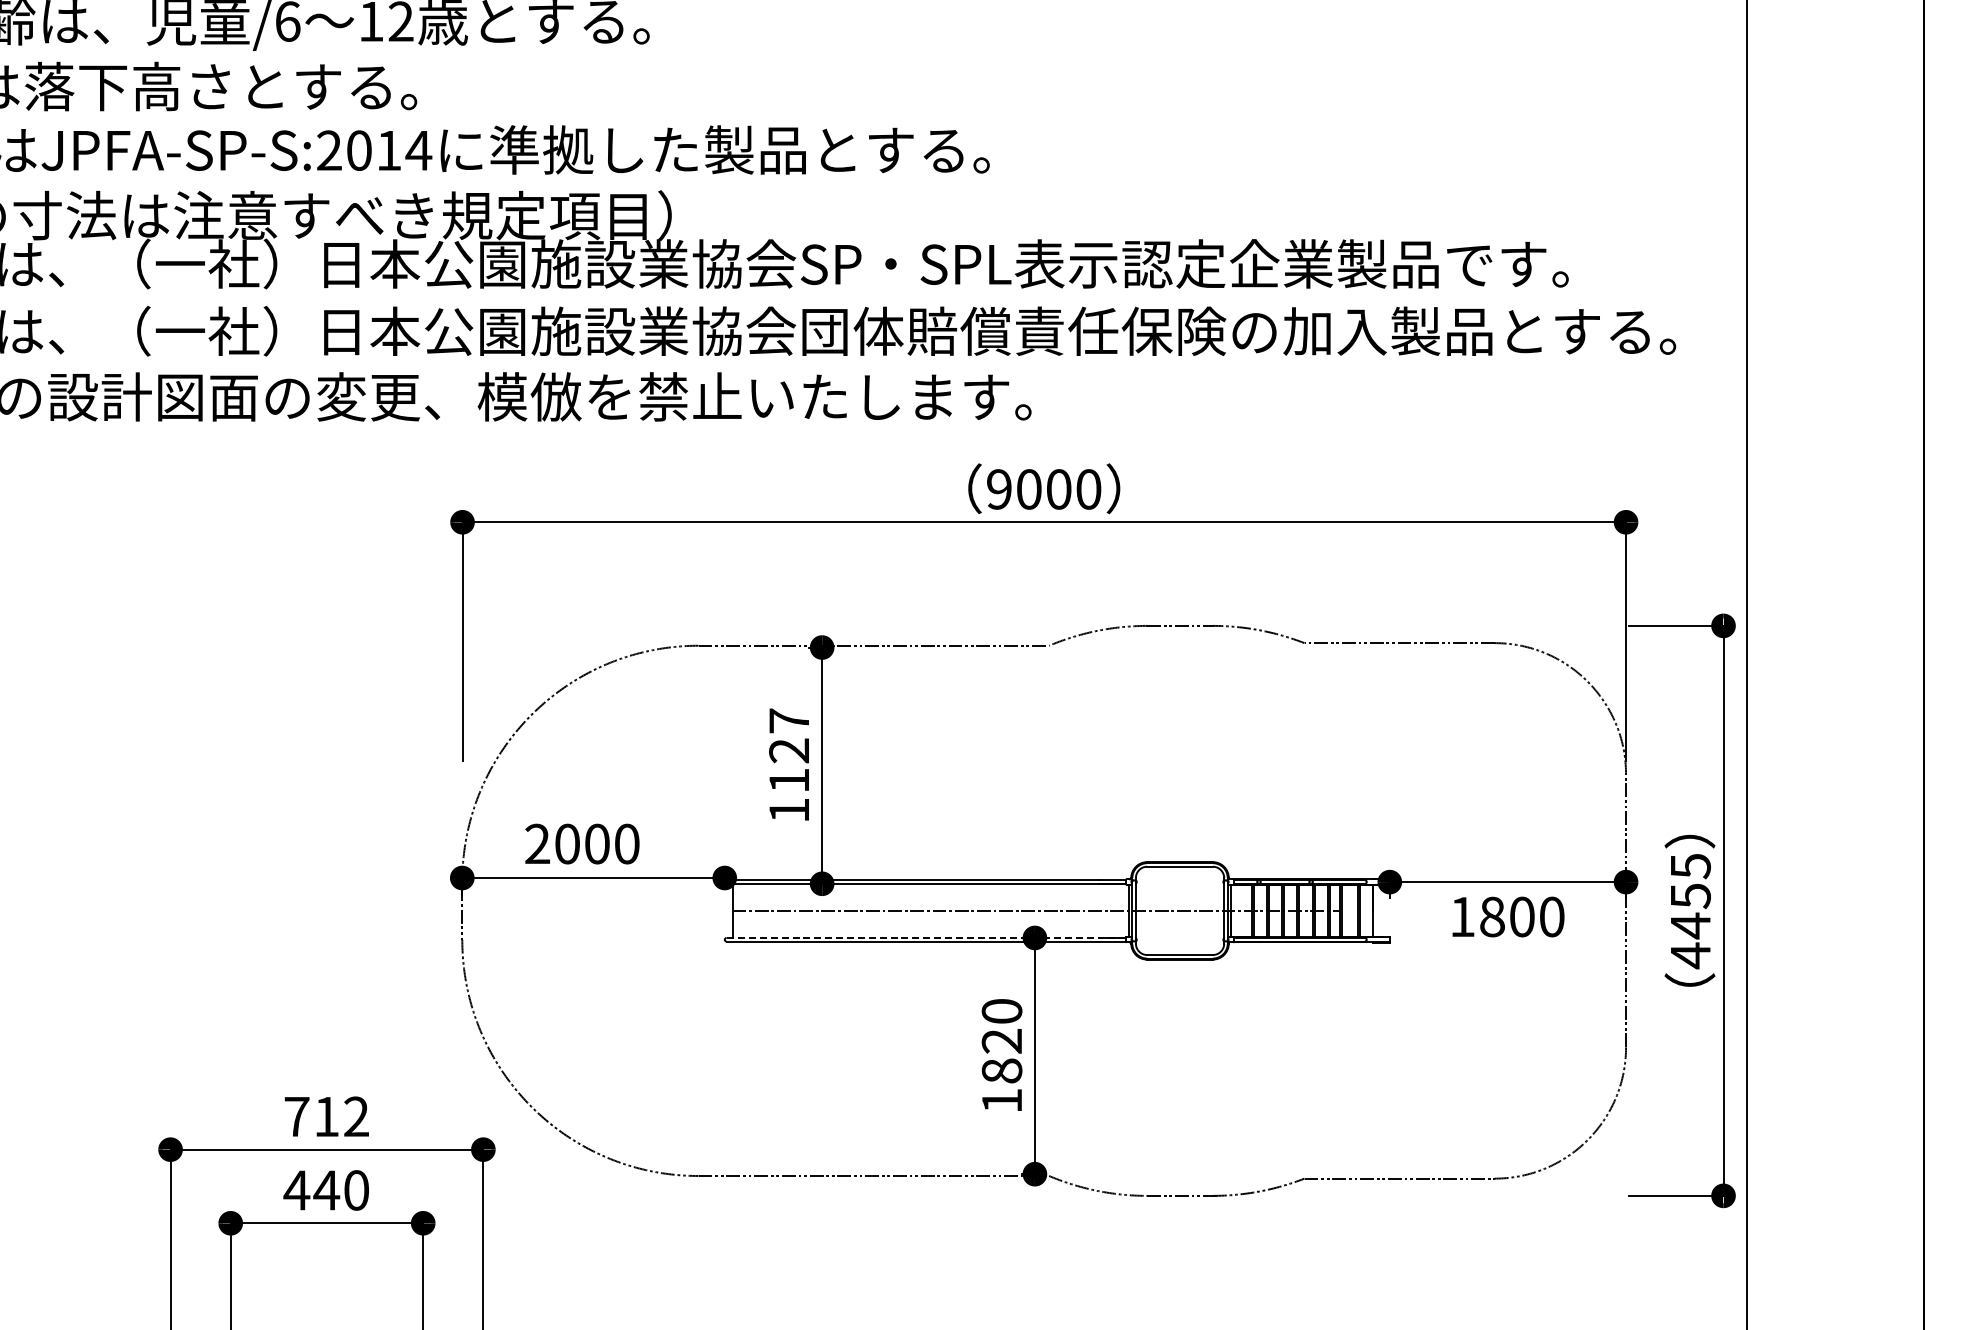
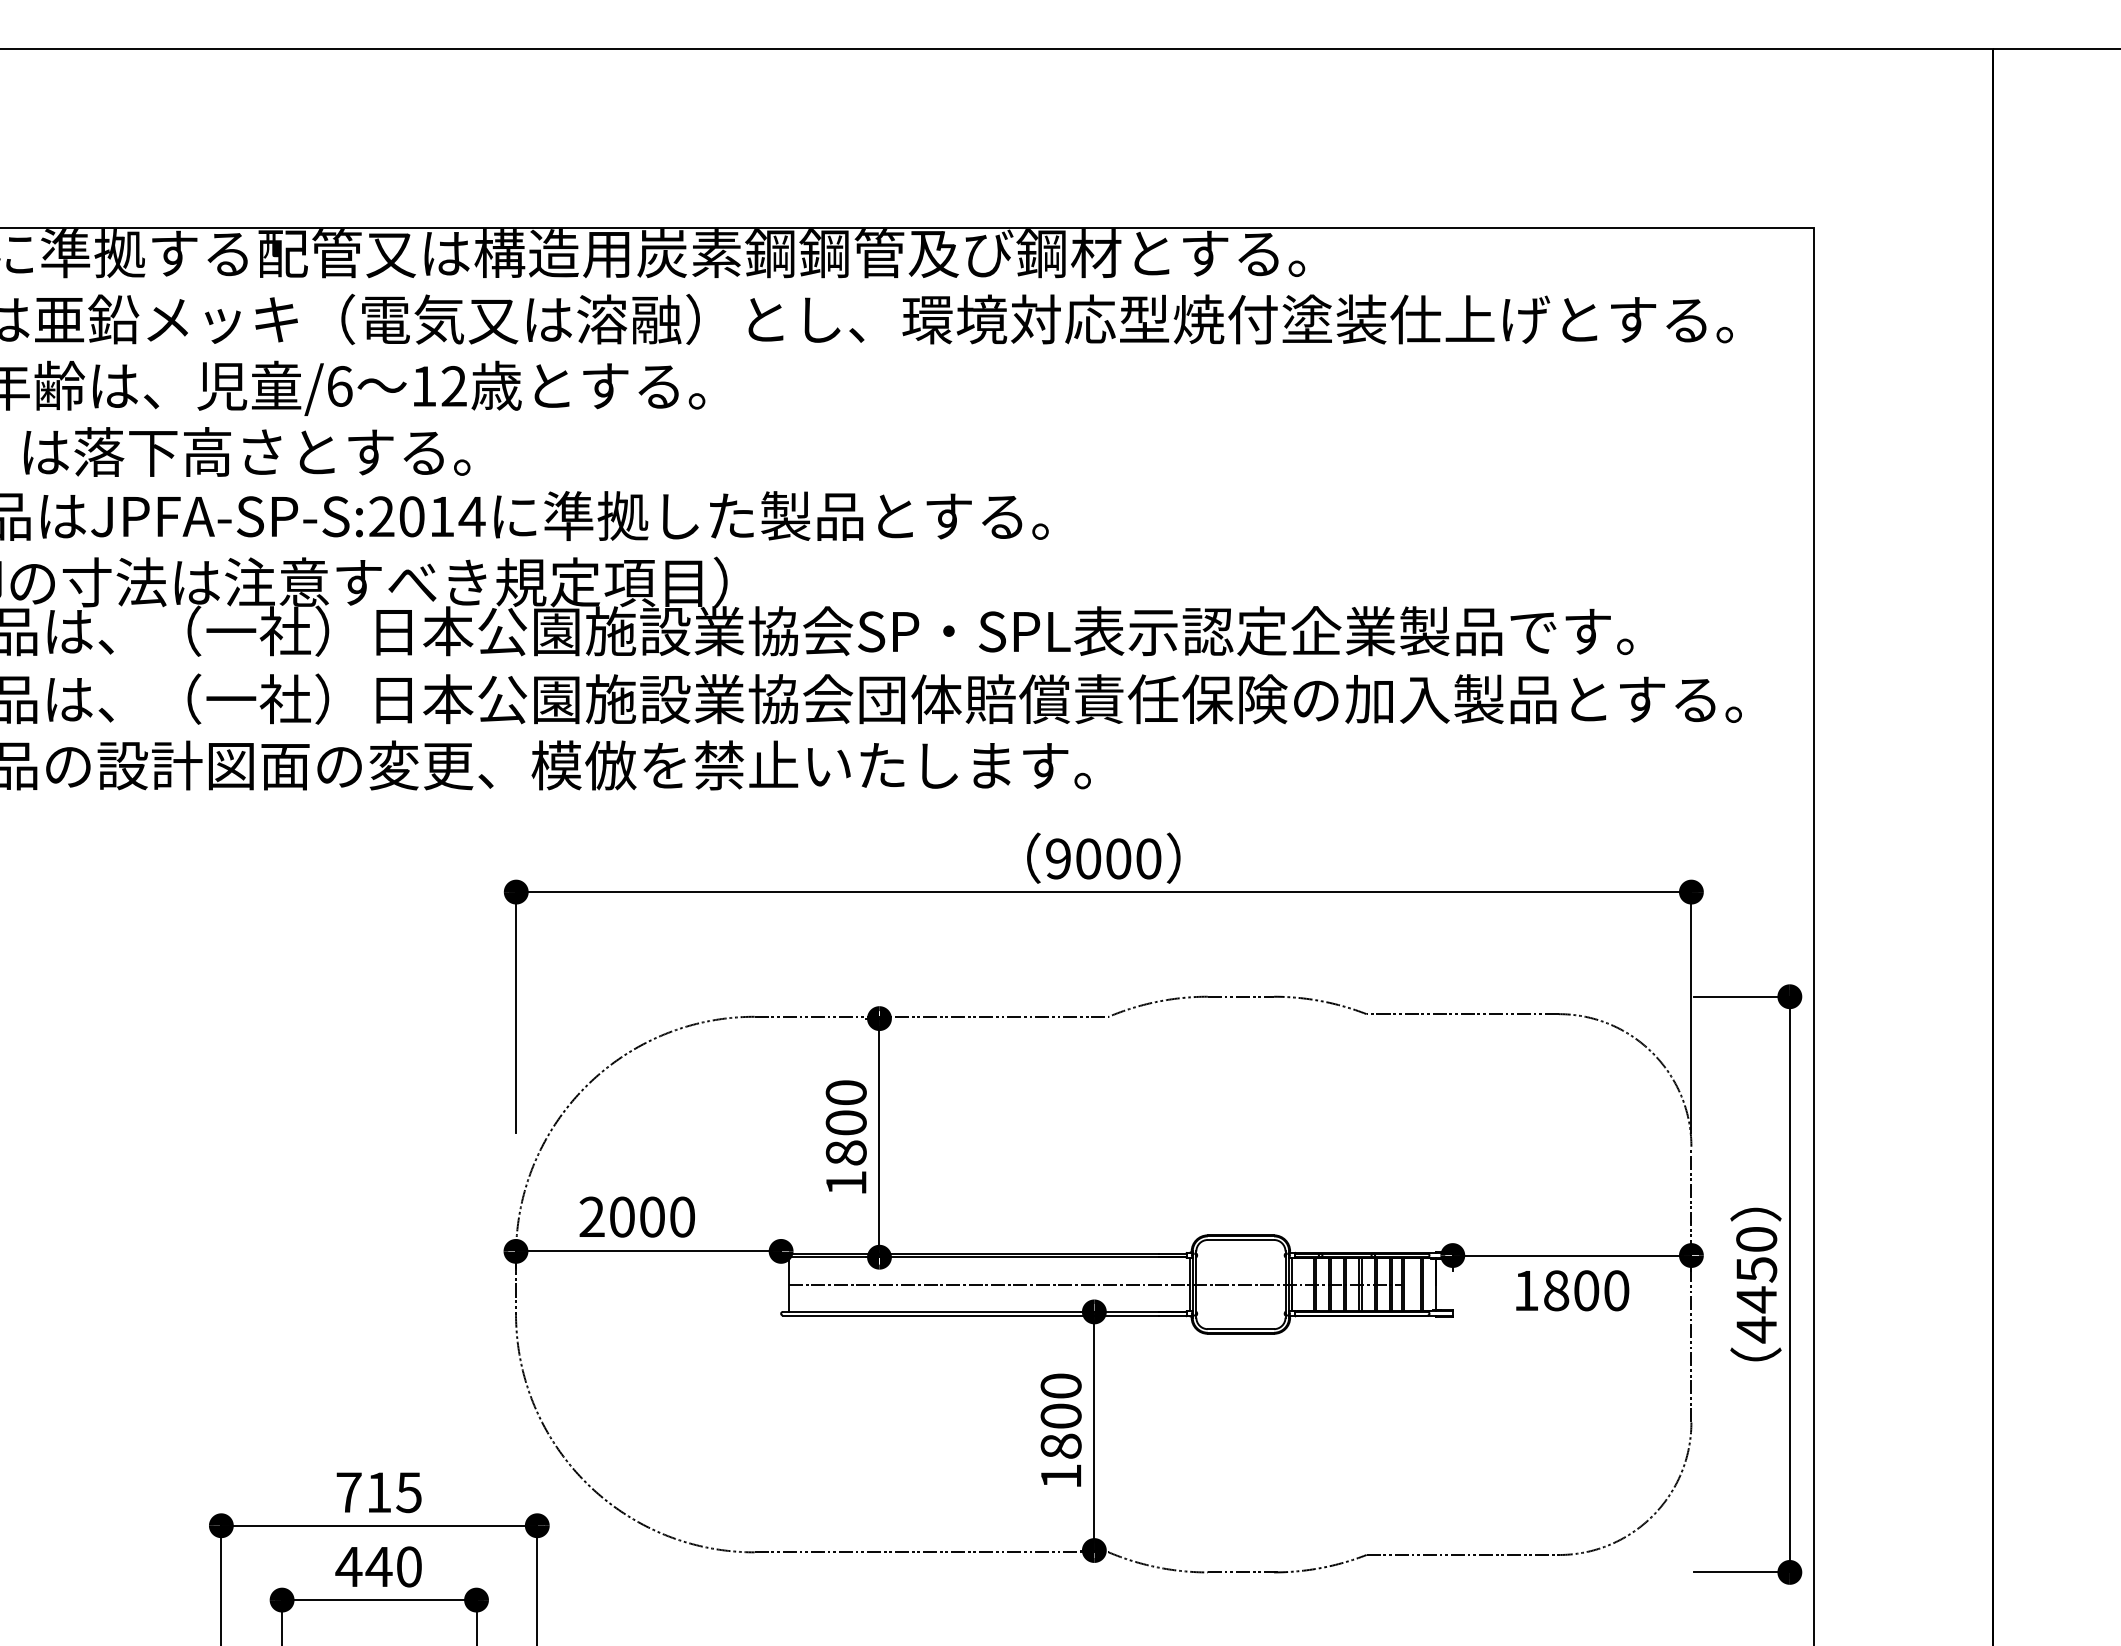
text: (788, 750) -> (845, 1122), 1127 -> 1800
text: (1690, 866) -> (1756, 1239), 4455 -> 4450
line: (926, 937) -> (984, 1311), dashed -> solid
text: (1001, 1040) -> (1060, 1415), 1820 -> 1800
text: (355, 1116) -> (408, 1492), 712 -> 715

